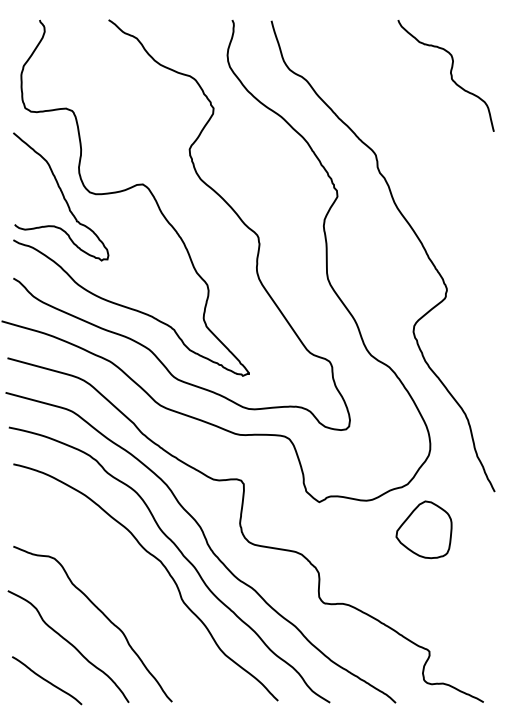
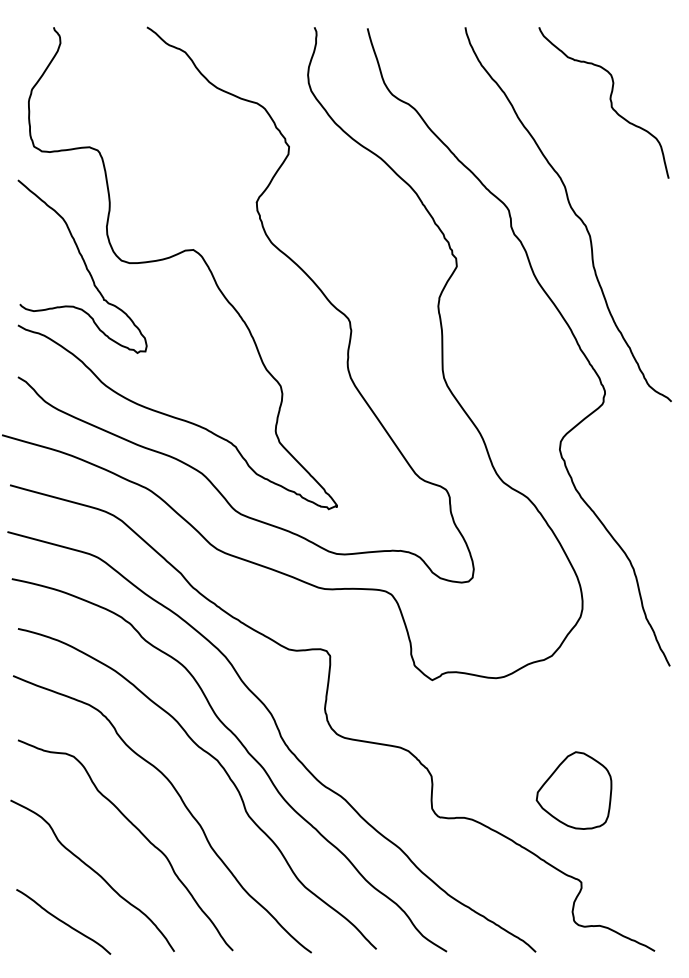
curve: (422, 156) -> (572, 211), added
part: (423, 529) -> (573, 790), moved
curve: (134, 591) -> (181, 801), added

